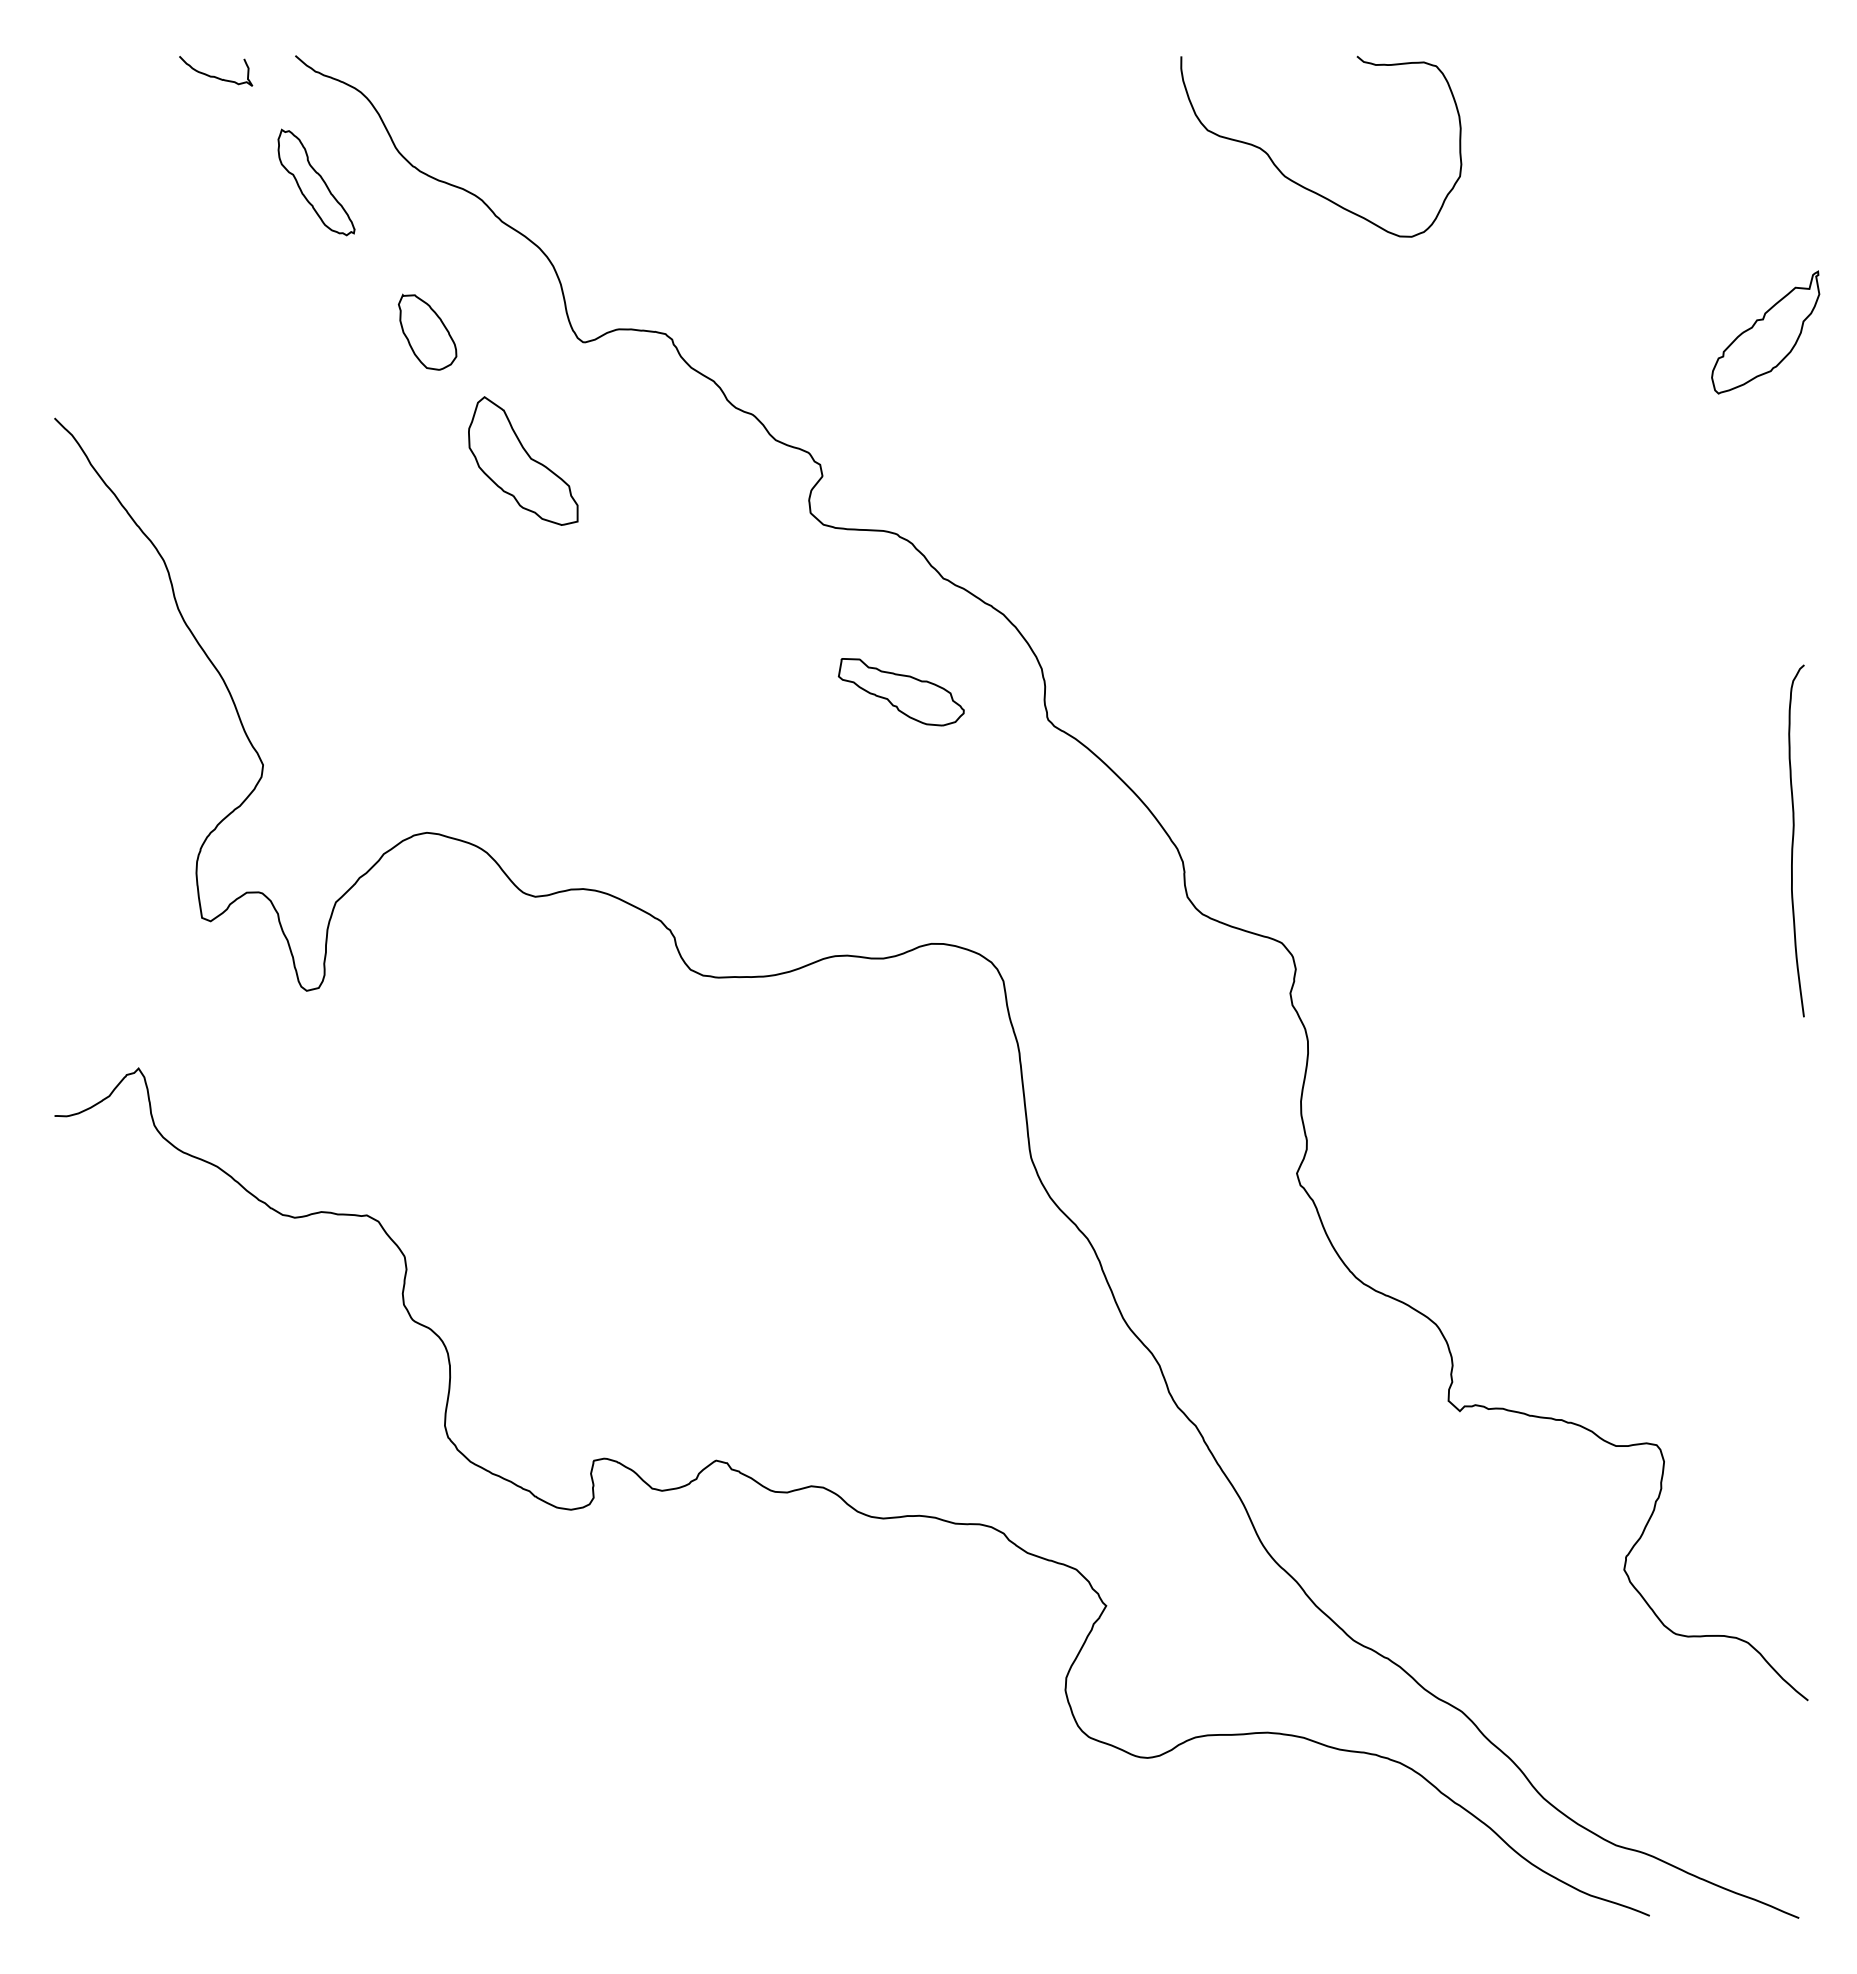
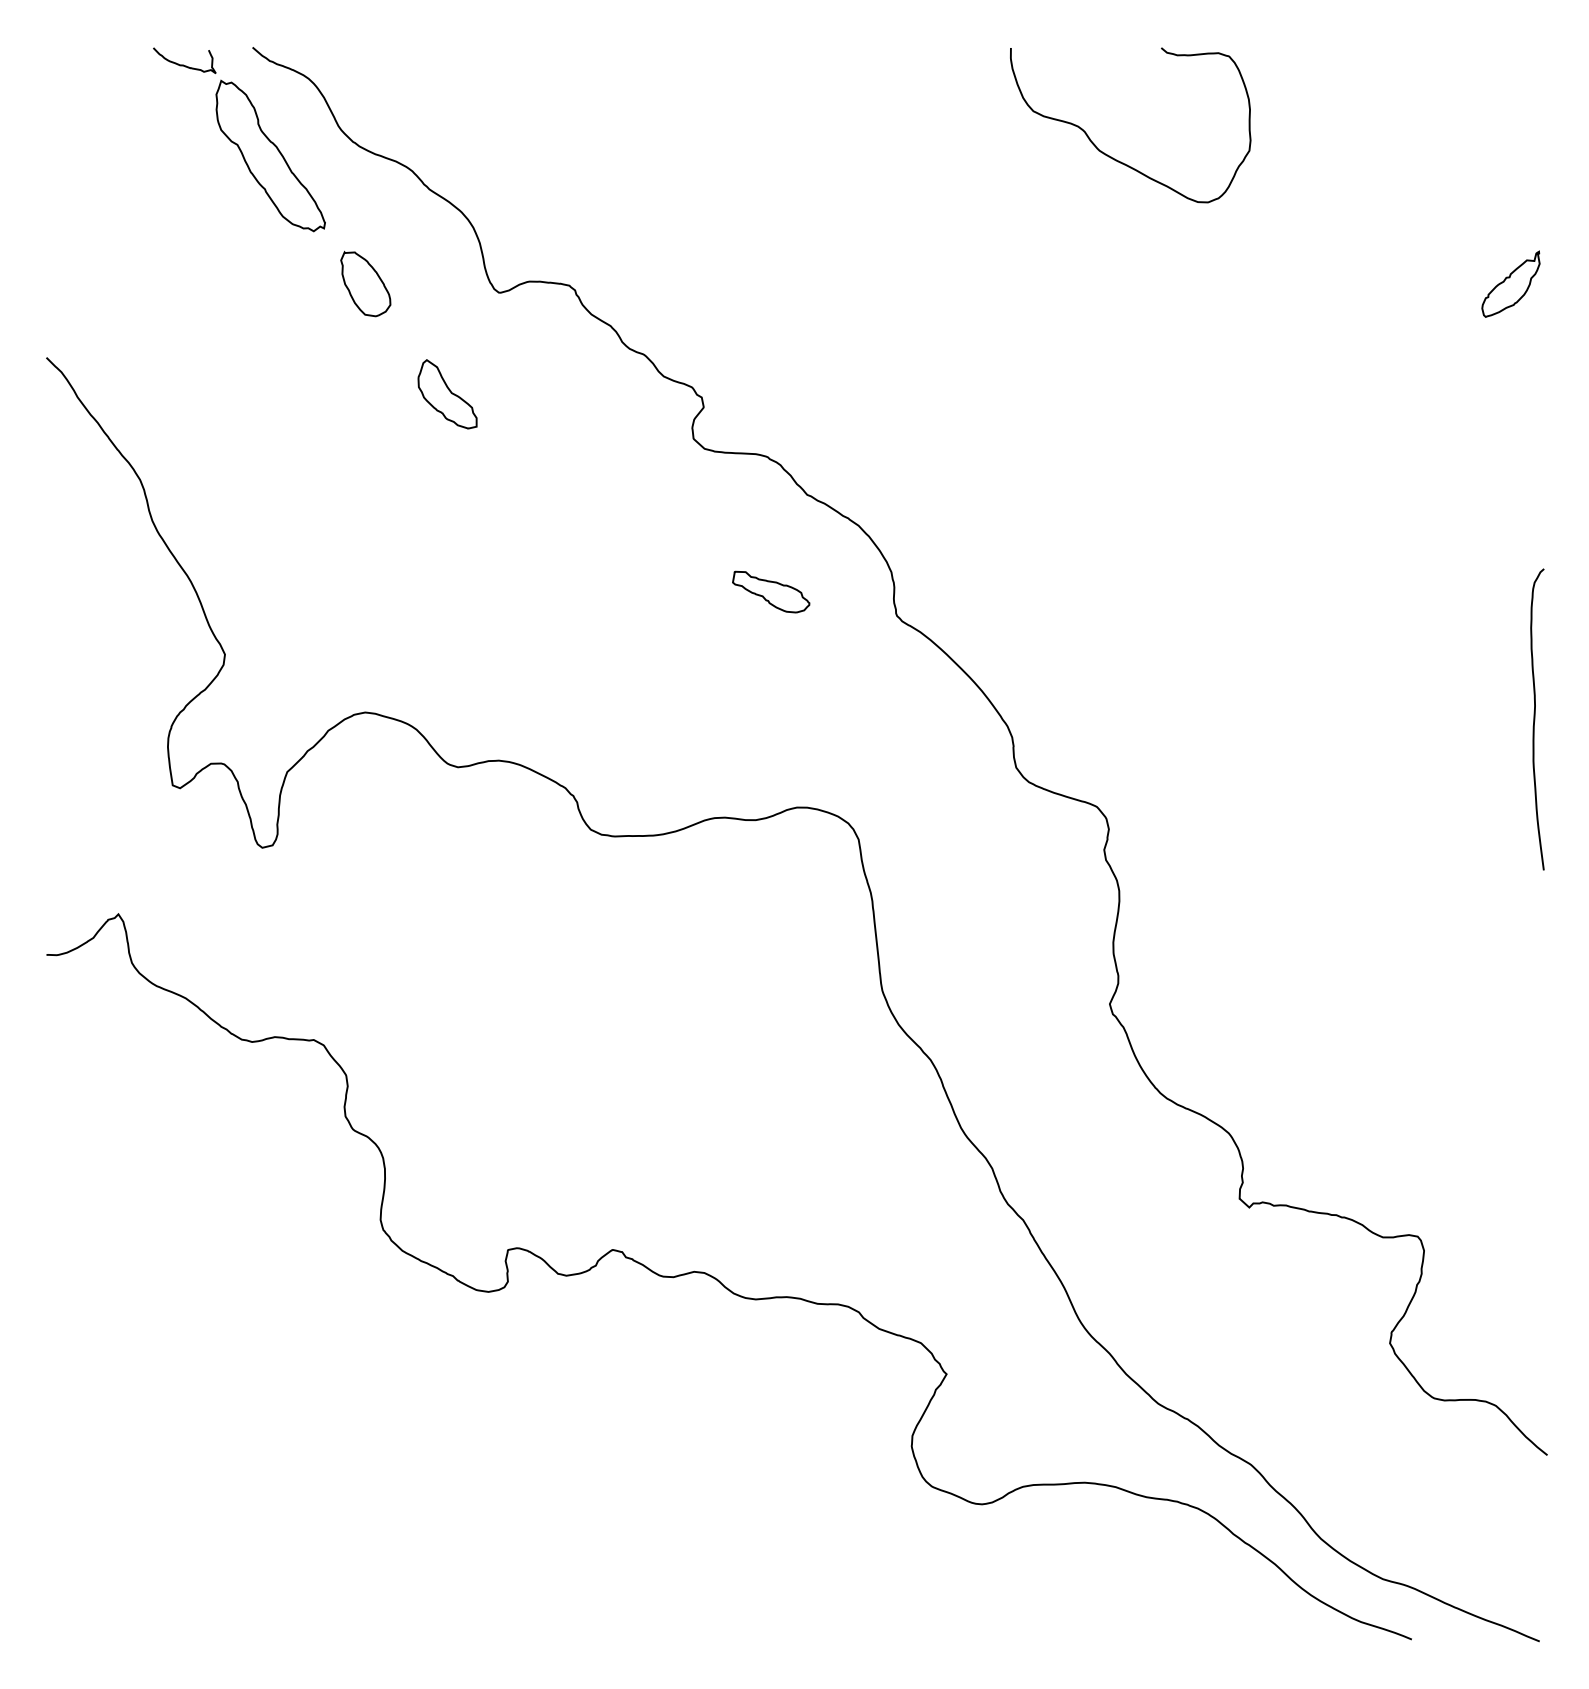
part: (316, 182) -> (270, 155), size x1.67
part: (1765, 332) -> (1510, 284), size x0.62
part: (522, 460) -> (447, 393), size x0.62
part: (900, 691) -> (770, 591), size x0.71

